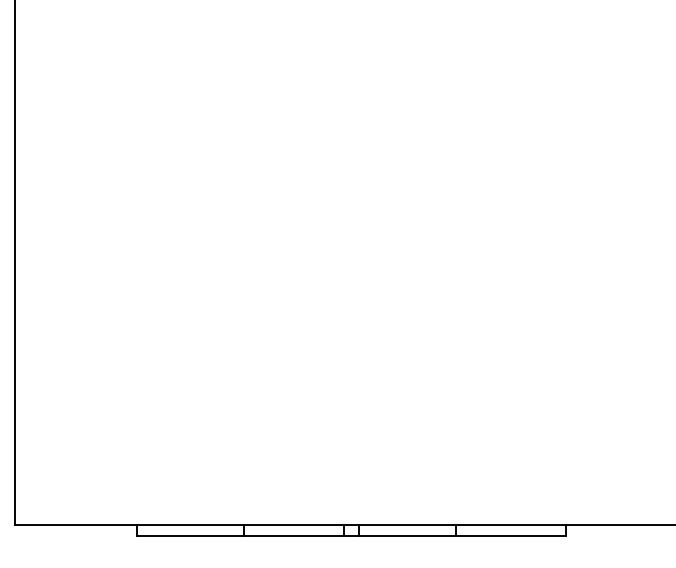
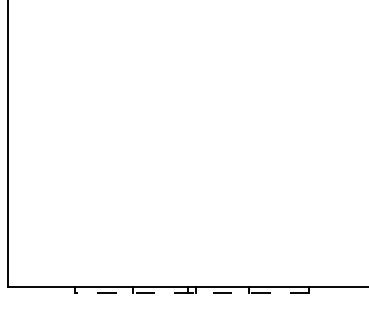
line: (350, 535) -> (191, 292), solid -> dashed

